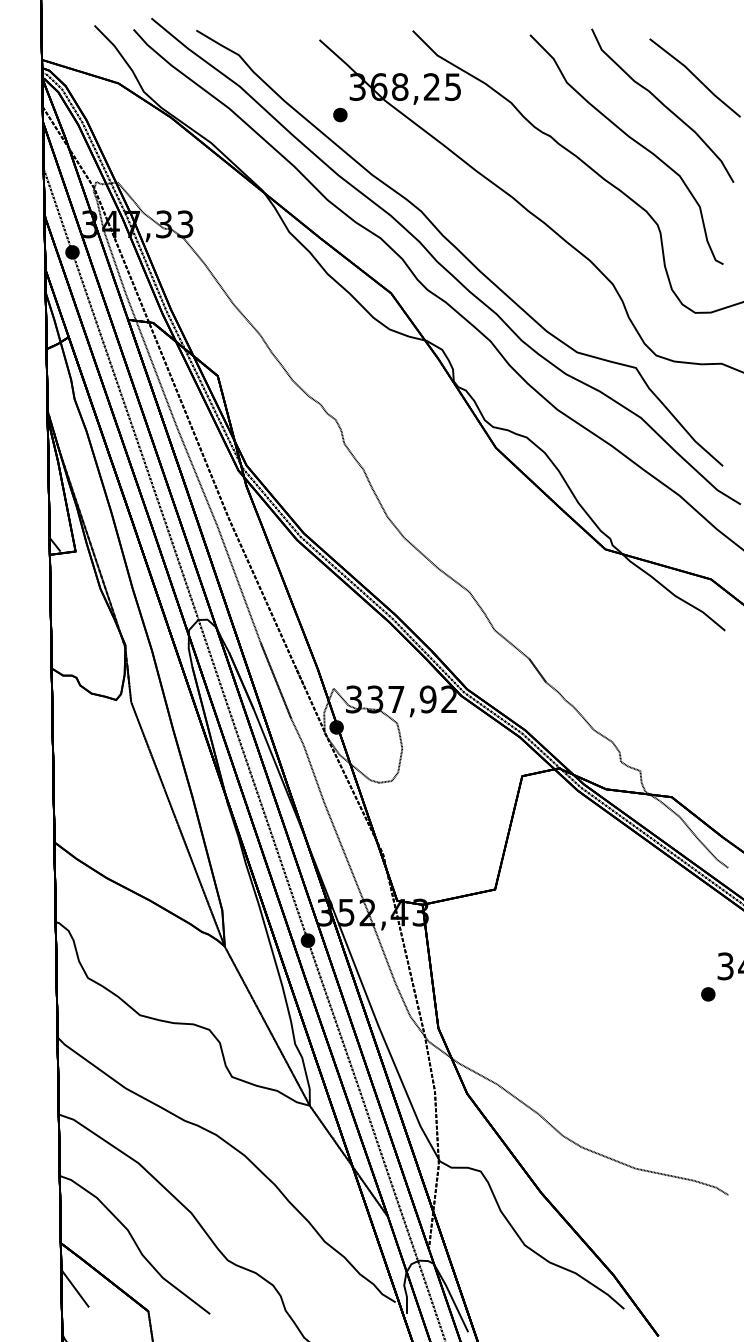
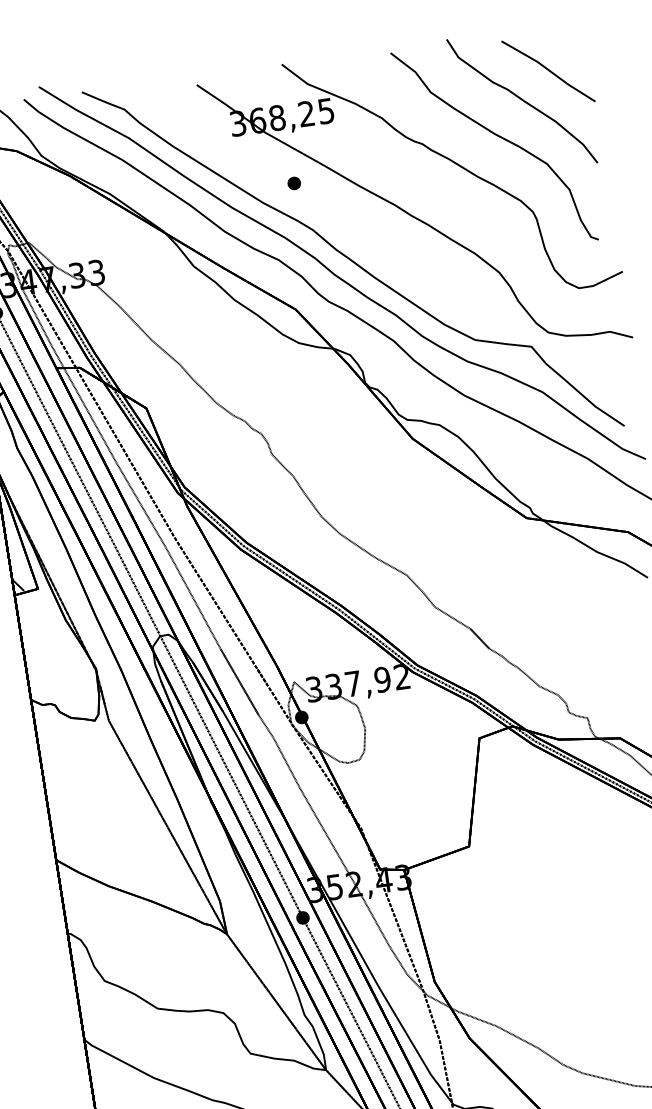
part: (340, 114) -> (294, 182), moved

